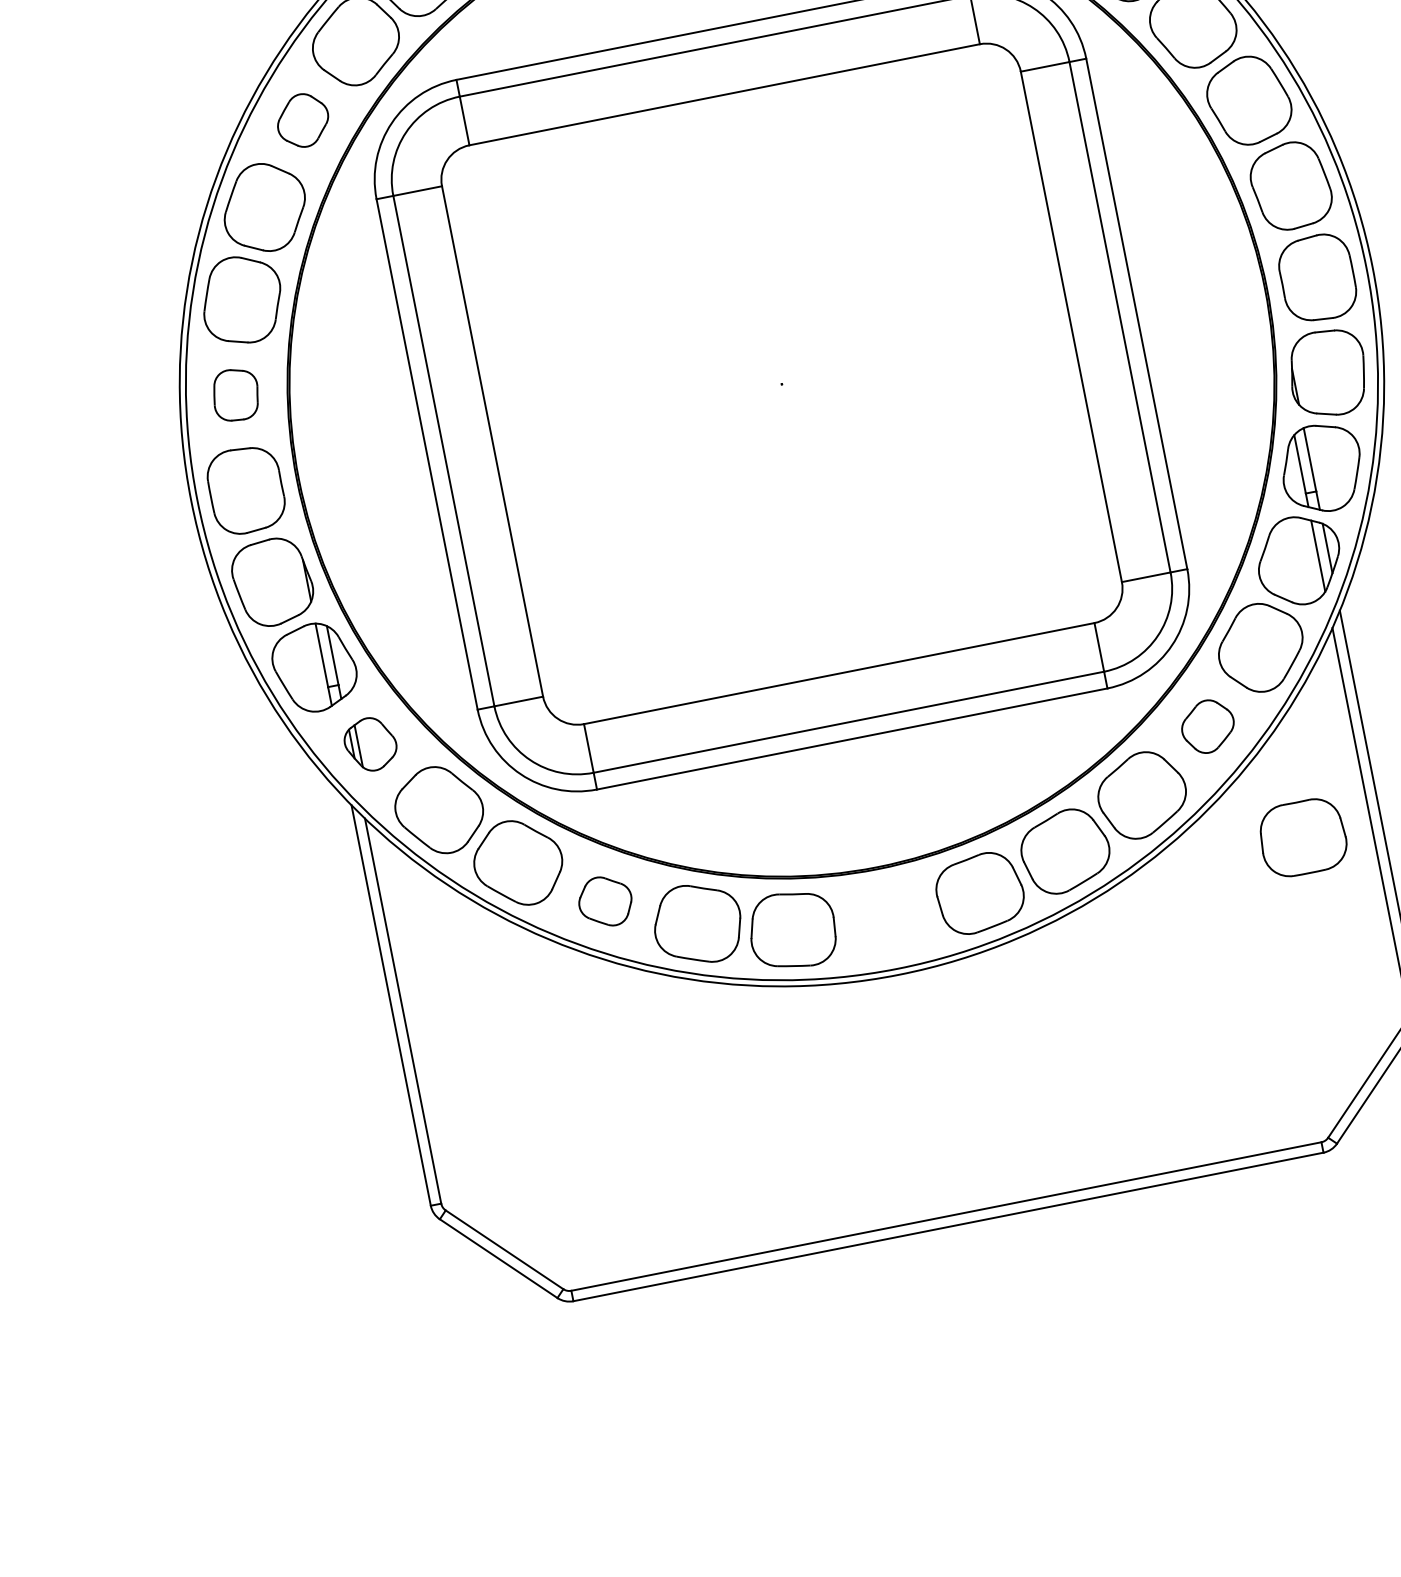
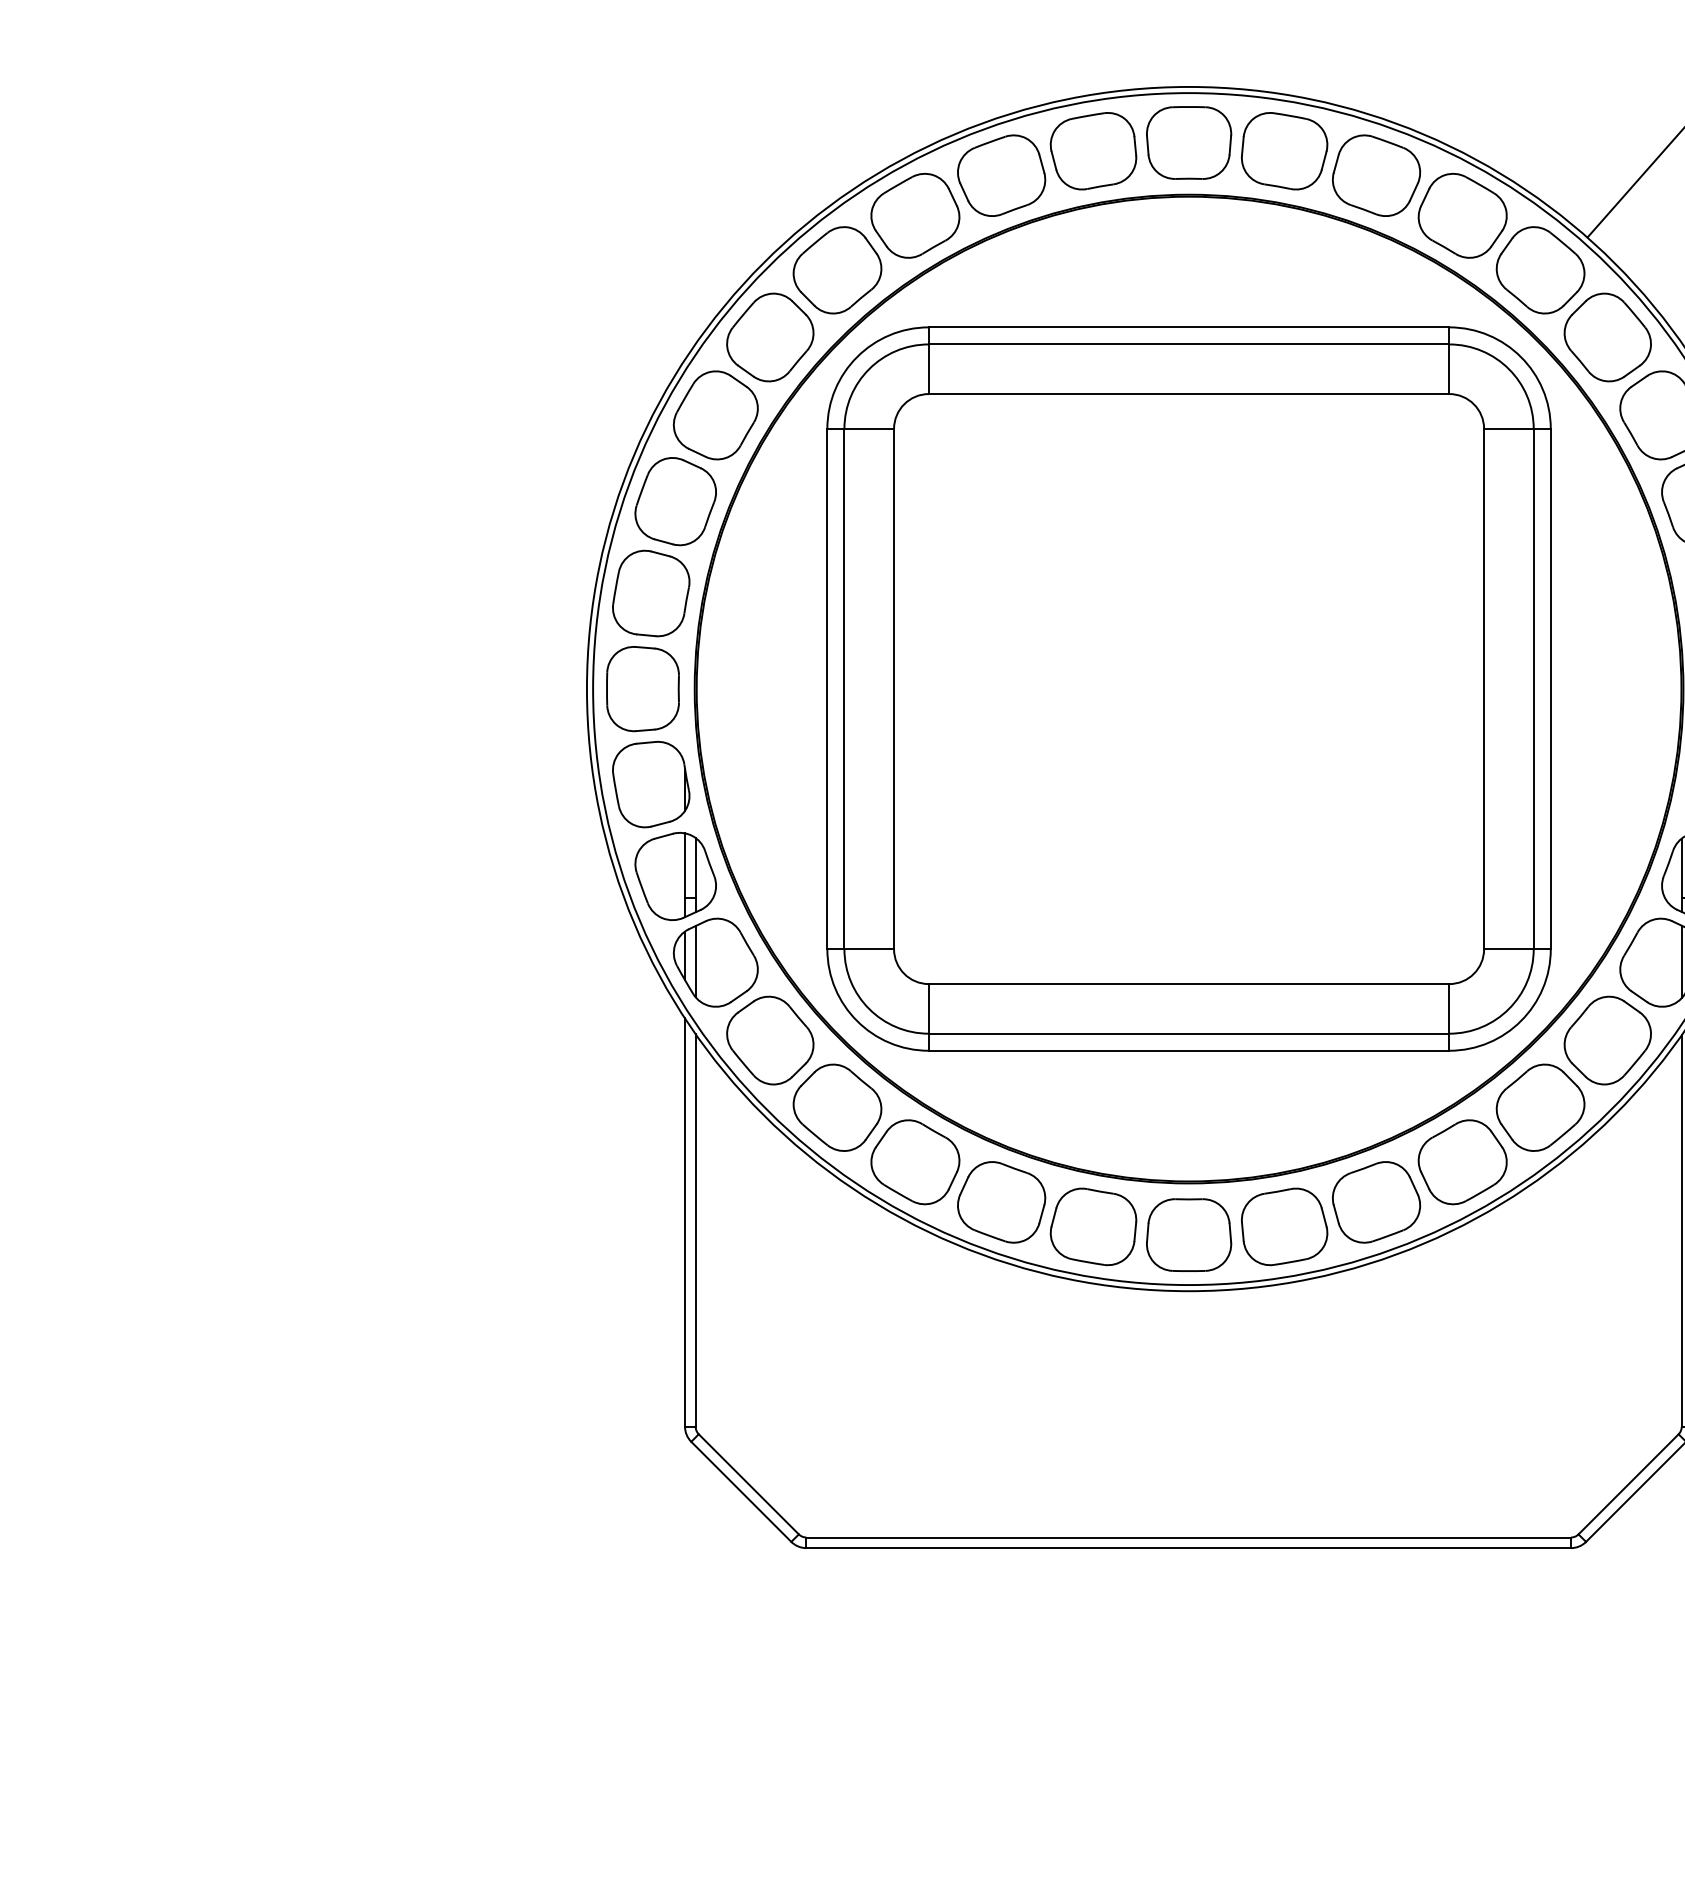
part: (303, 120) -> (770, 337), size x1.67
part: (236, 394) -> (651, 593), size x1.67
part: (1207, 726) -> (1540, 1107), size x1.67
part: (370, 744) -> (715, 962), size x1.67
part: (1303, 836) -> (1189, 1234), moved
part: (605, 901) -> (915, 1162), size x1.67

